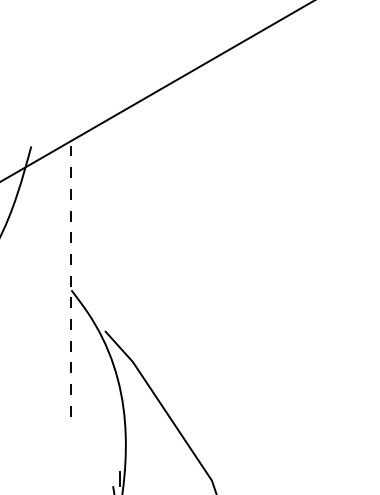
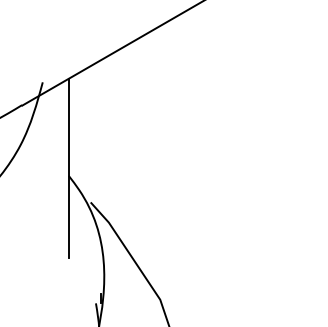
line: (70, 278) -> (68, 168), dashed -> solid

